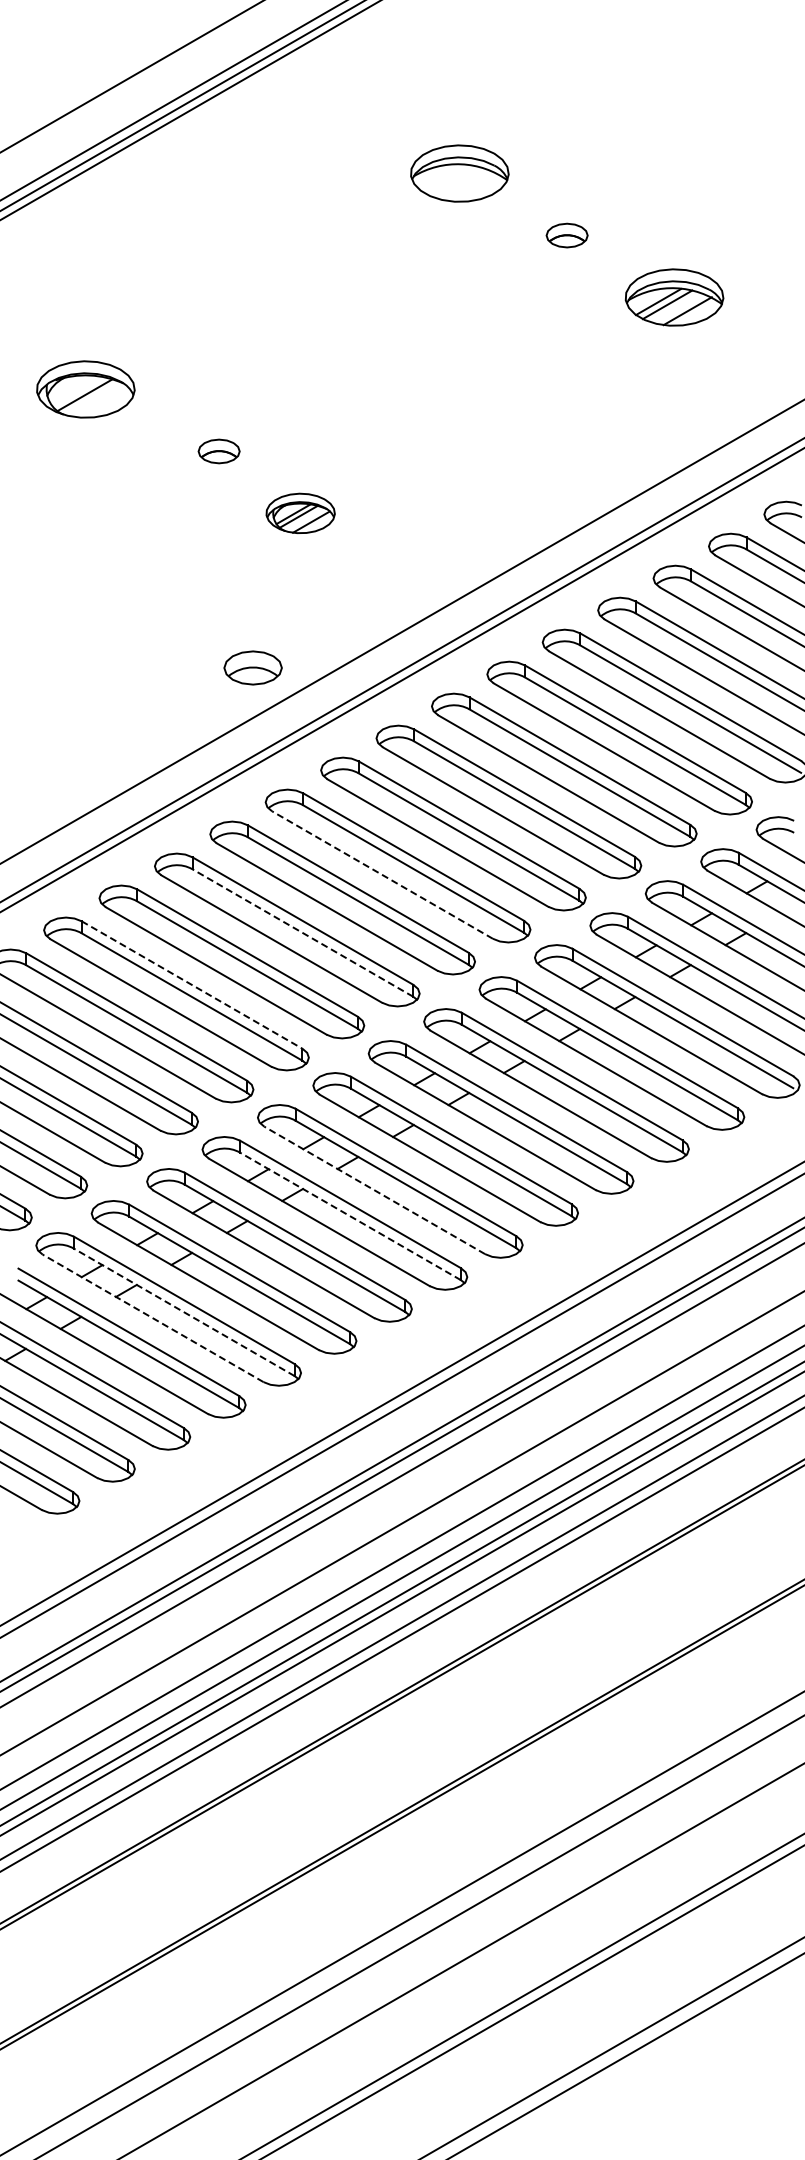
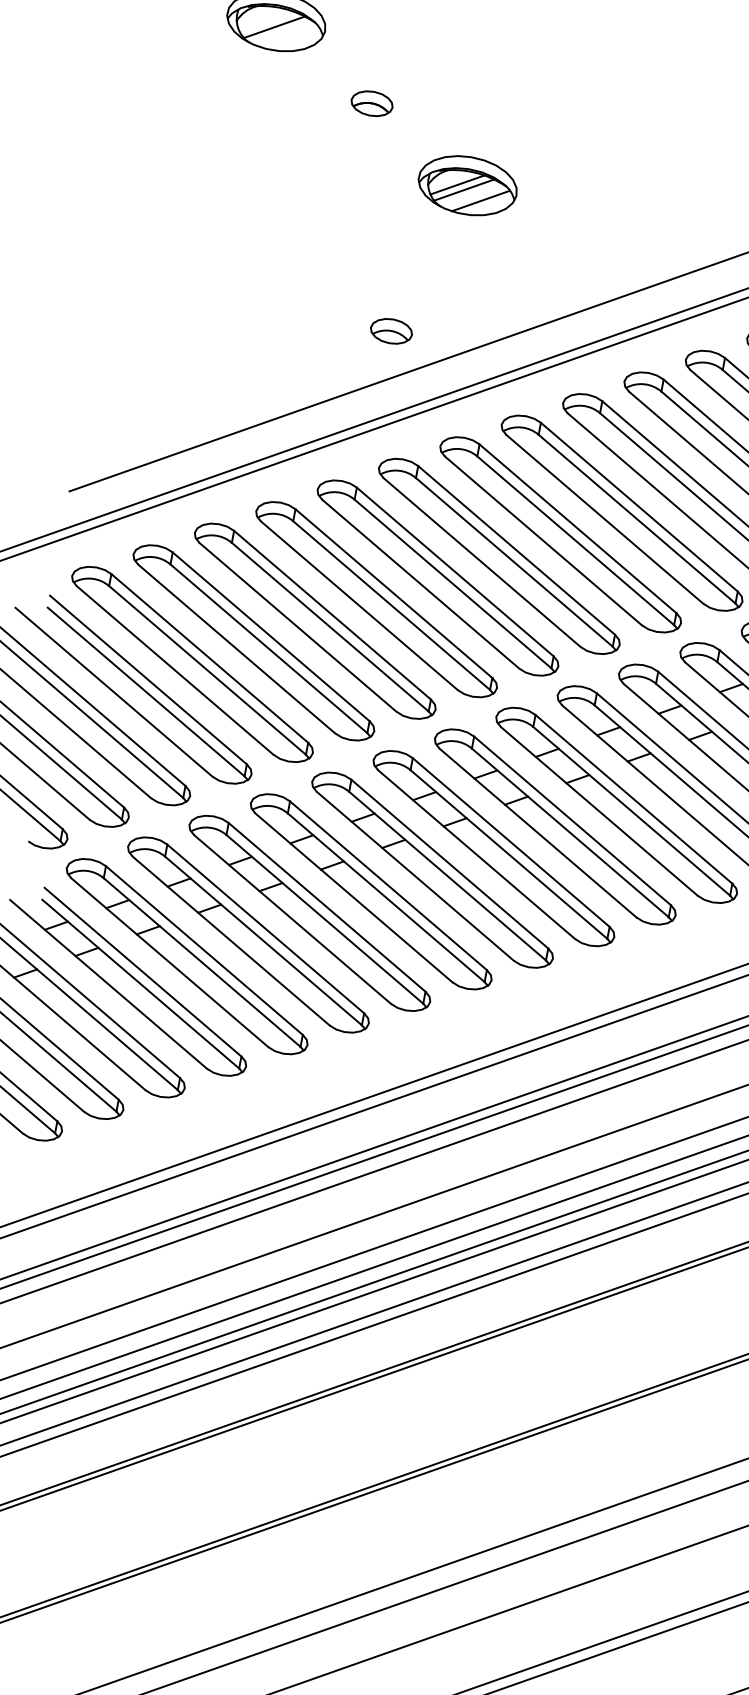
part: (218, 451) -> (371, 103), moved
part: (300, 513) -> (467, 185), size x1.43
part: (252, 667) -> (390, 330), size x0.71
line: (382, 874) -> (482, 561), dashed -> solid
line: (302, 932) -> (391, 604), dashed -> solid
line: (192, 985) -> (271, 637), dashed -> solid
line: (374, 1190) -> (415, 876), dashed -> solid
line: (350, 1216) -> (386, 897), dashed -> solid
line: (183, 1312) -> (201, 962), dashed -> solid
line: (152, 1318) -> (169, 962), dashed -> solid

